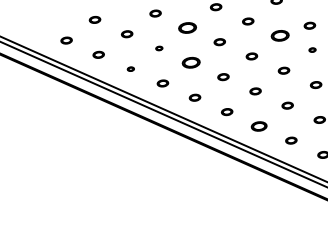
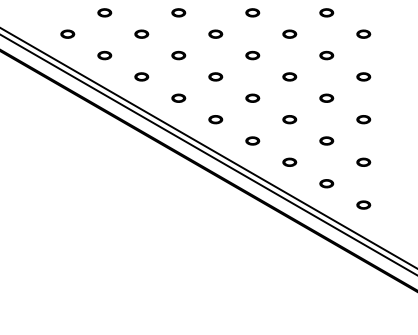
part: (309, 25) -> (363, 33), moved
part: (187, 27) -> (215, 33), size x0.62
part: (280, 35) -> (326, 55), size x0.62
part: (159, 48) -> (178, 55), size x1.67
part: (312, 49) -> (363, 76), size x1.67
part: (191, 62) -> (215, 76), size x0.62
part: (130, 68) -> (141, 76), size x1.67
part: (258, 125) -> (289, 161), size x0.71

